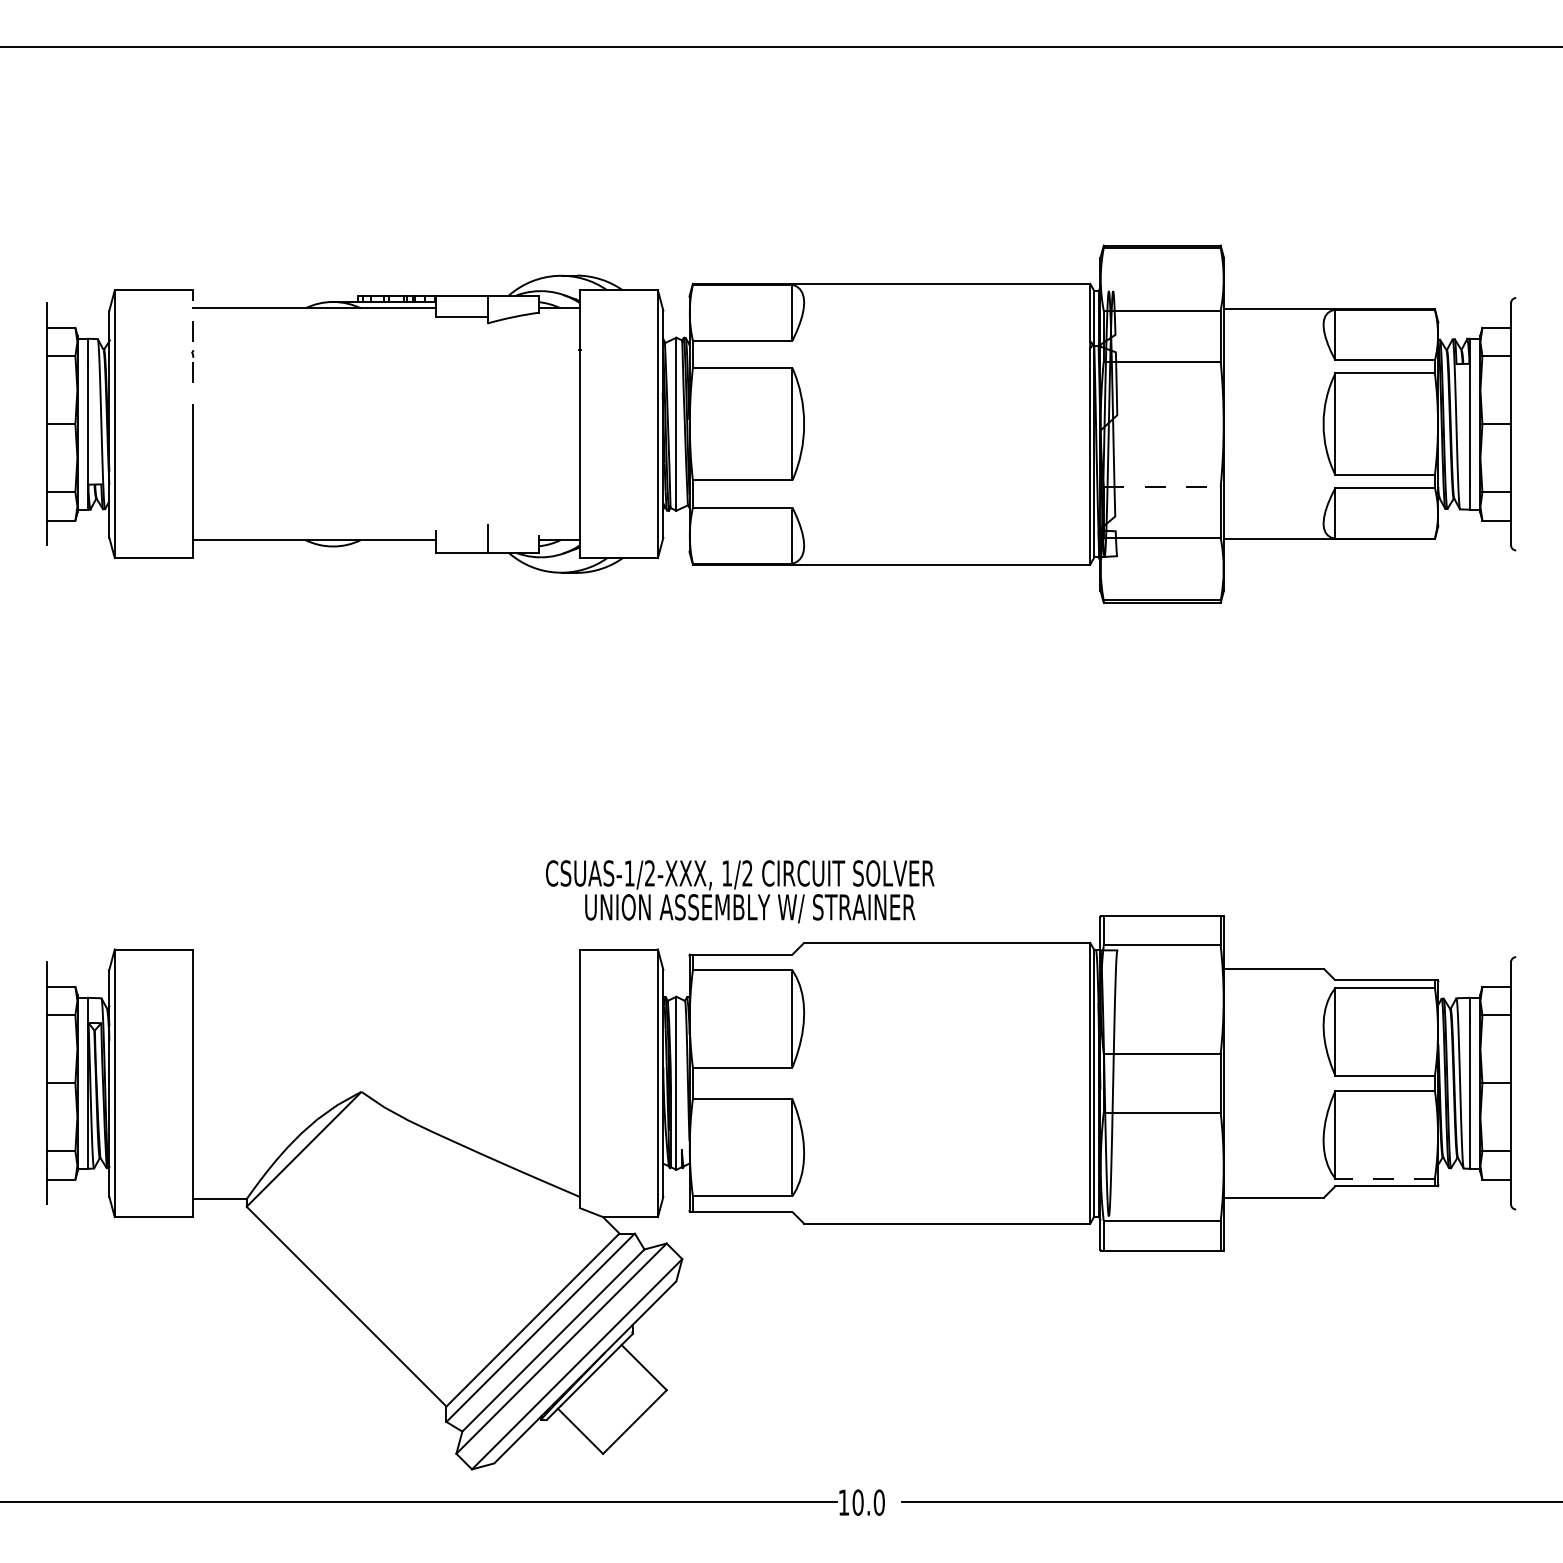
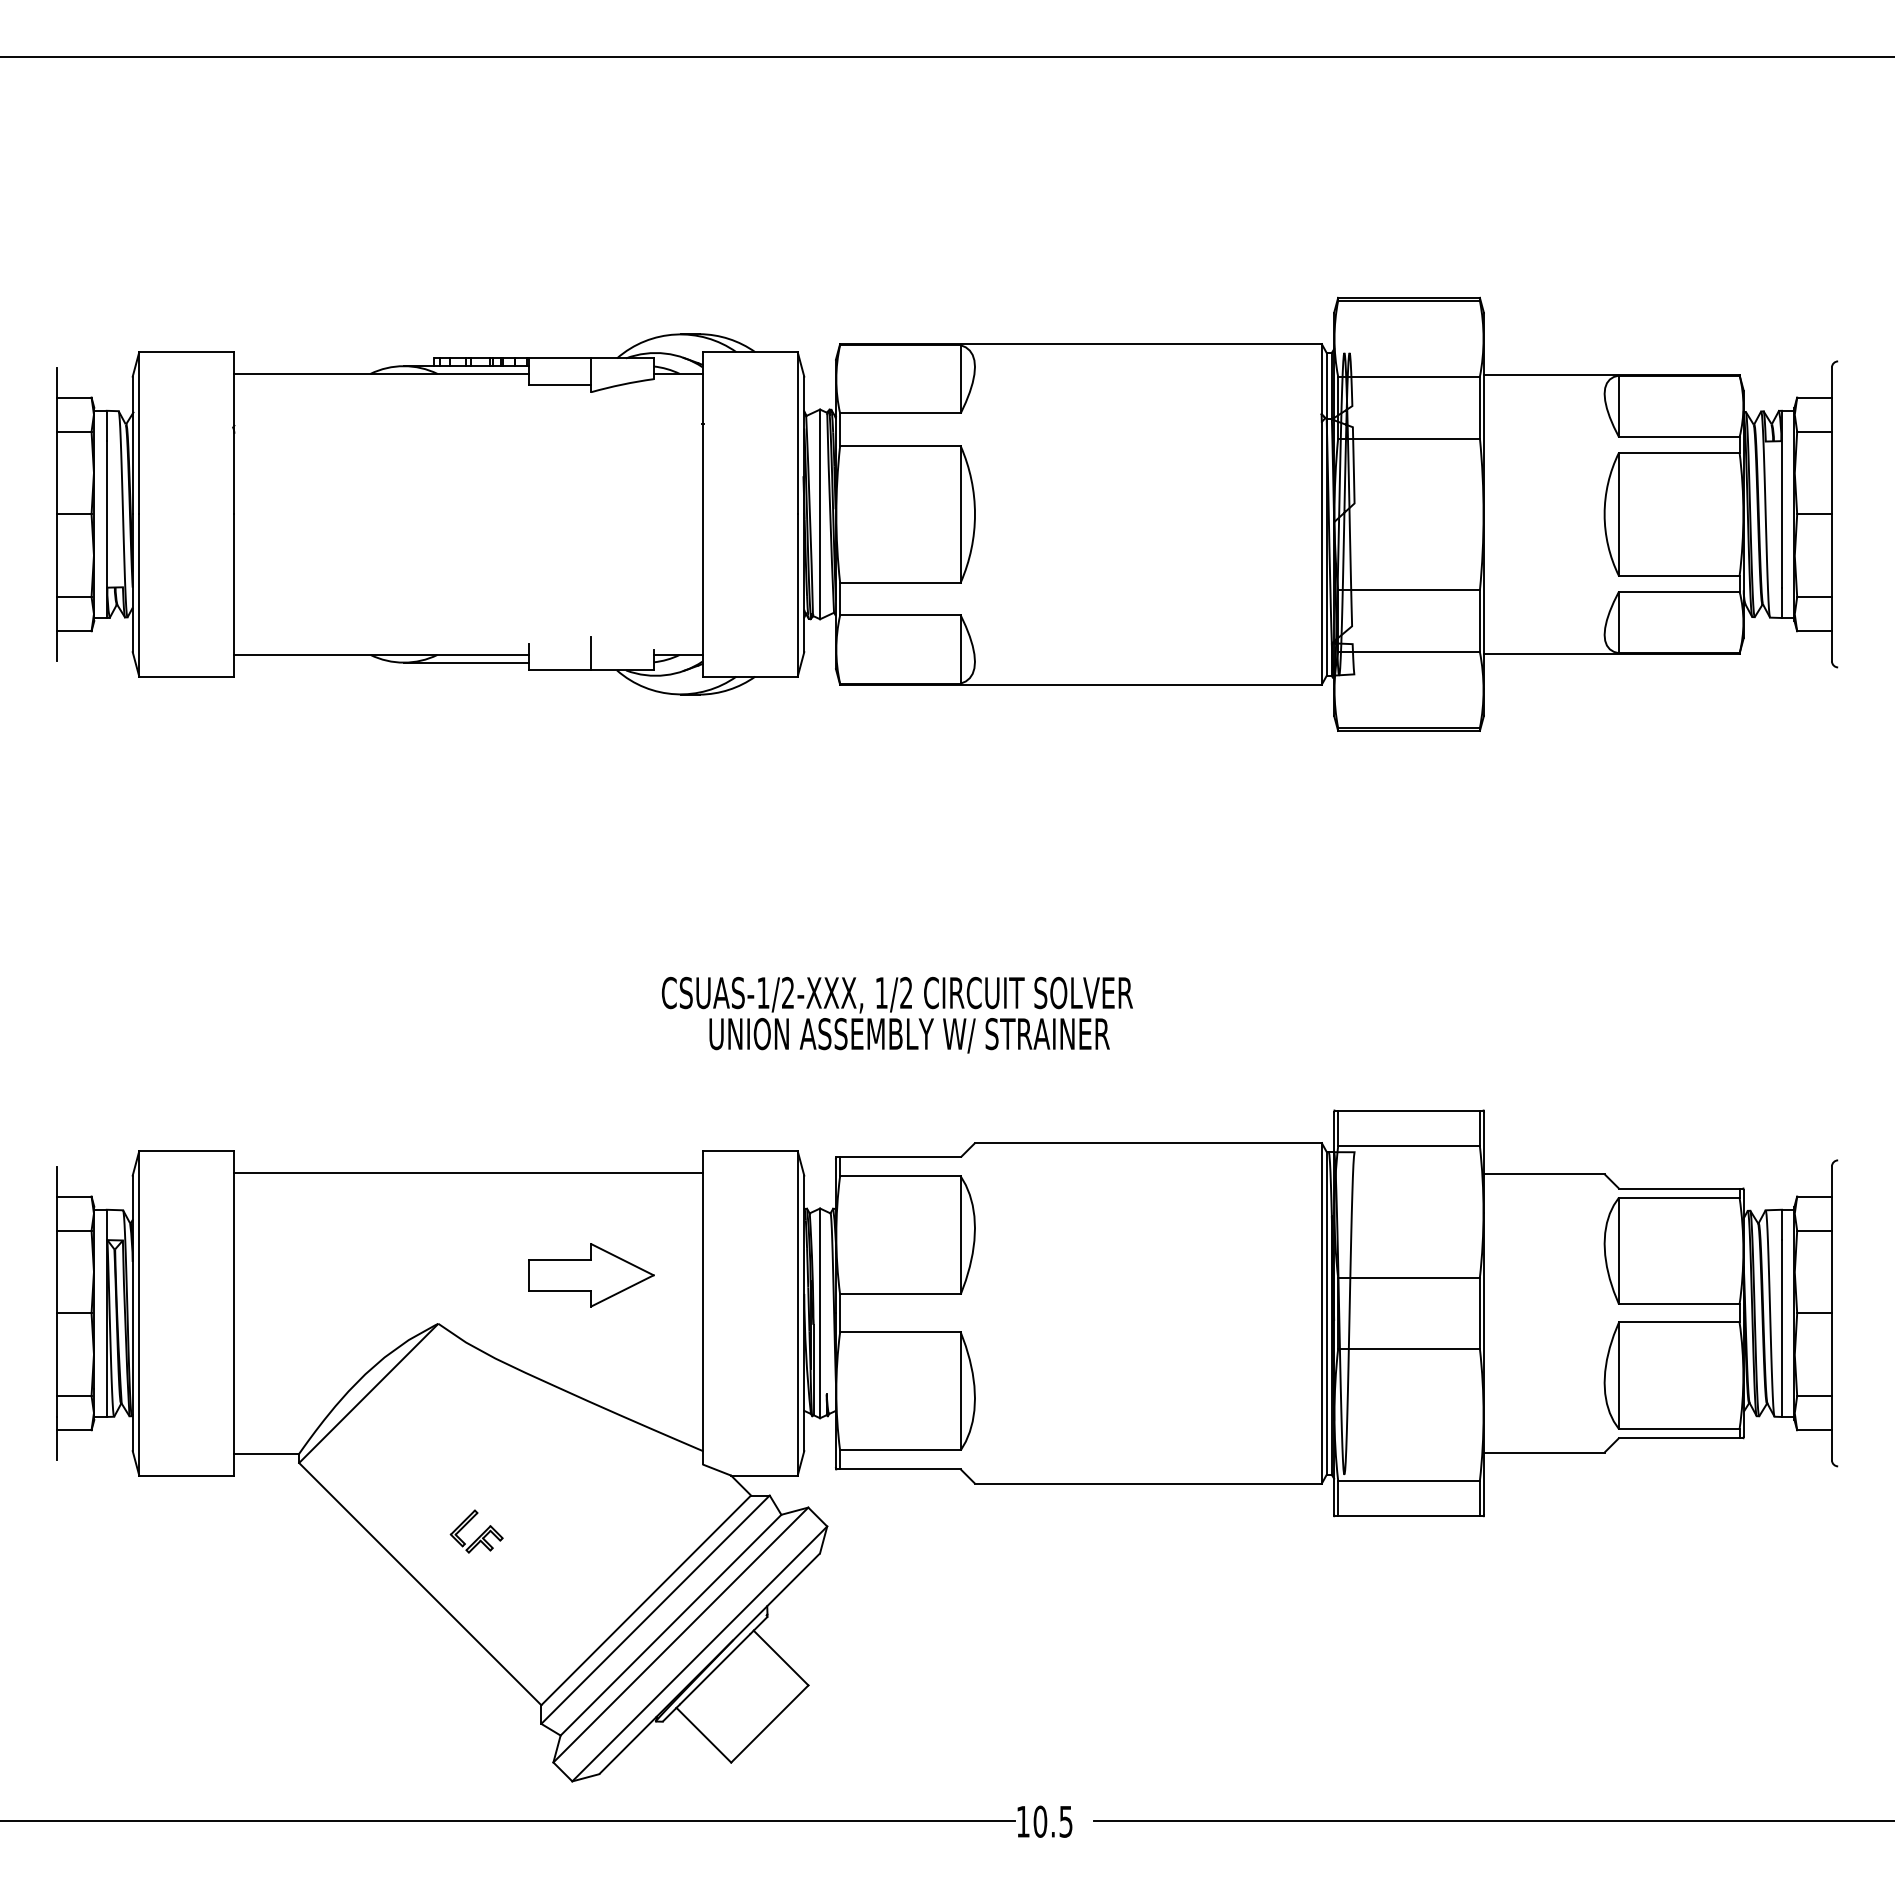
line: (193, 356) -> (234, 432), dashed -> solid
line: (1162, 487) -> (1409, 590), dashed -> solid
line: (384, 546) -> (466, 662), added
text: (740, 891) -> (897, 1014), moved
line: (386, 967) -> (468, 1172), added
part: (487, 1052) -> (591, 1275), added
line: (1384, 1179) -> (1678, 1429), dashed -> solid
part: (392, 1263) -> (476, 1531), added
text: (878, 1502) -> (1065, 1821), 10.0 -> 10.5

